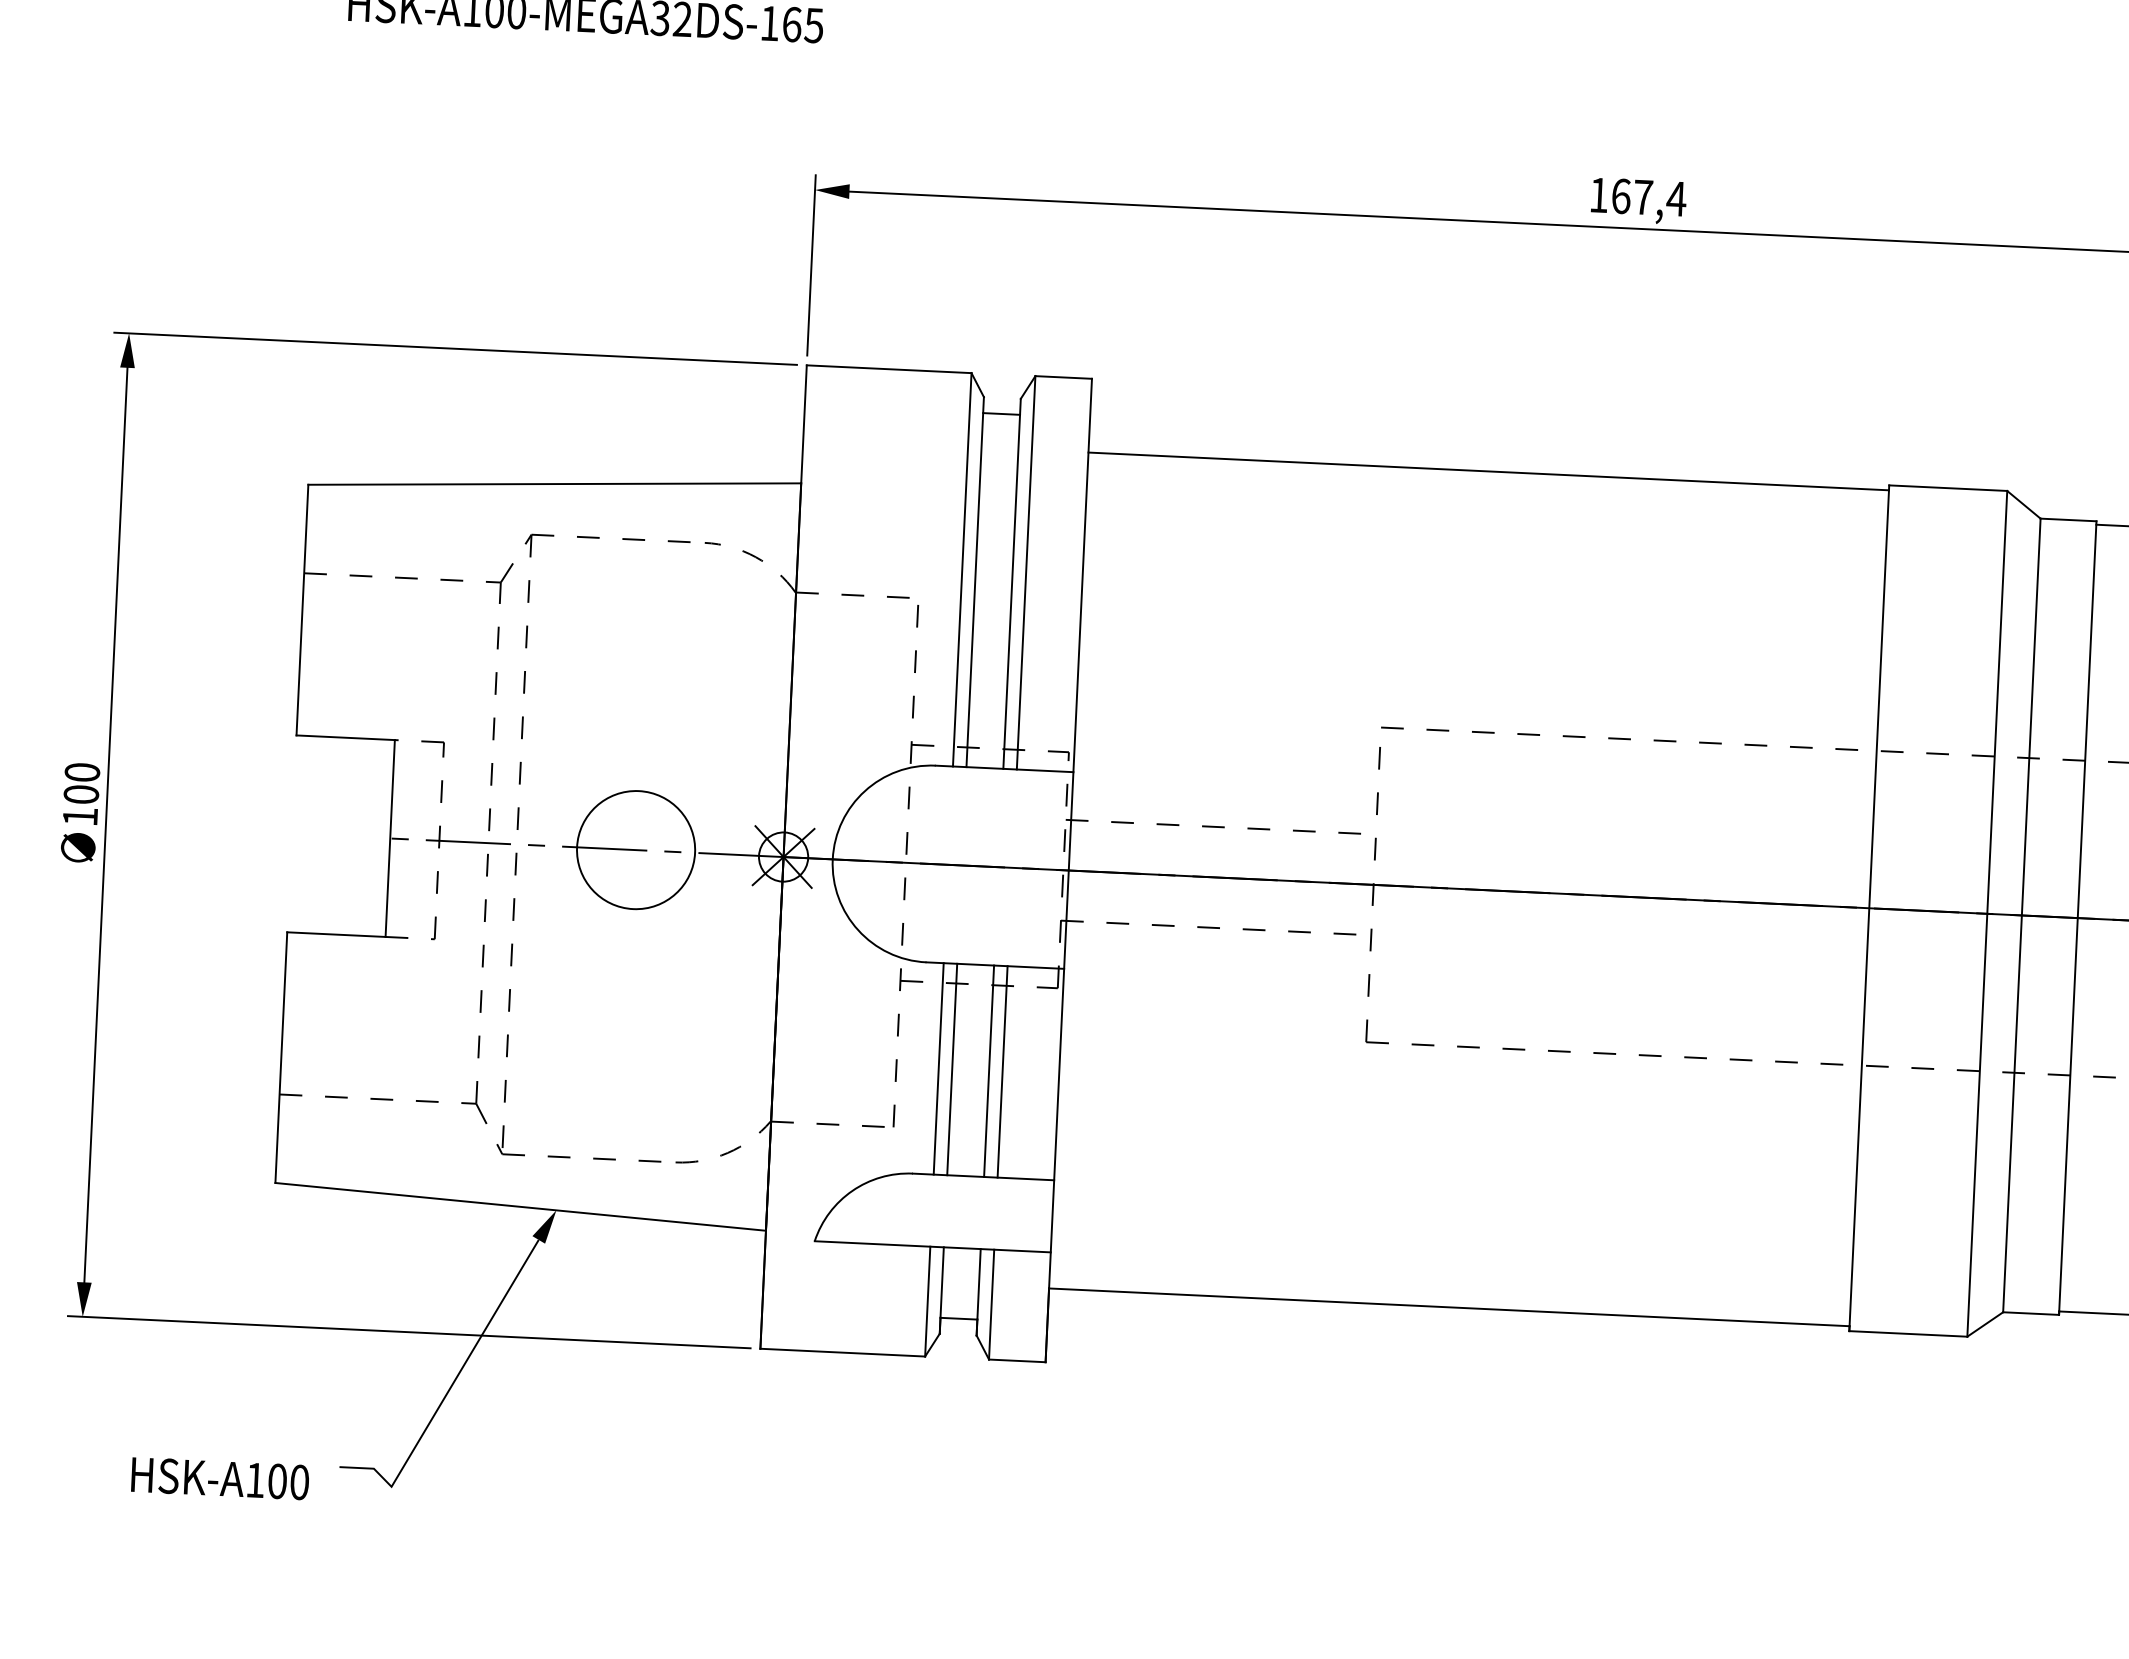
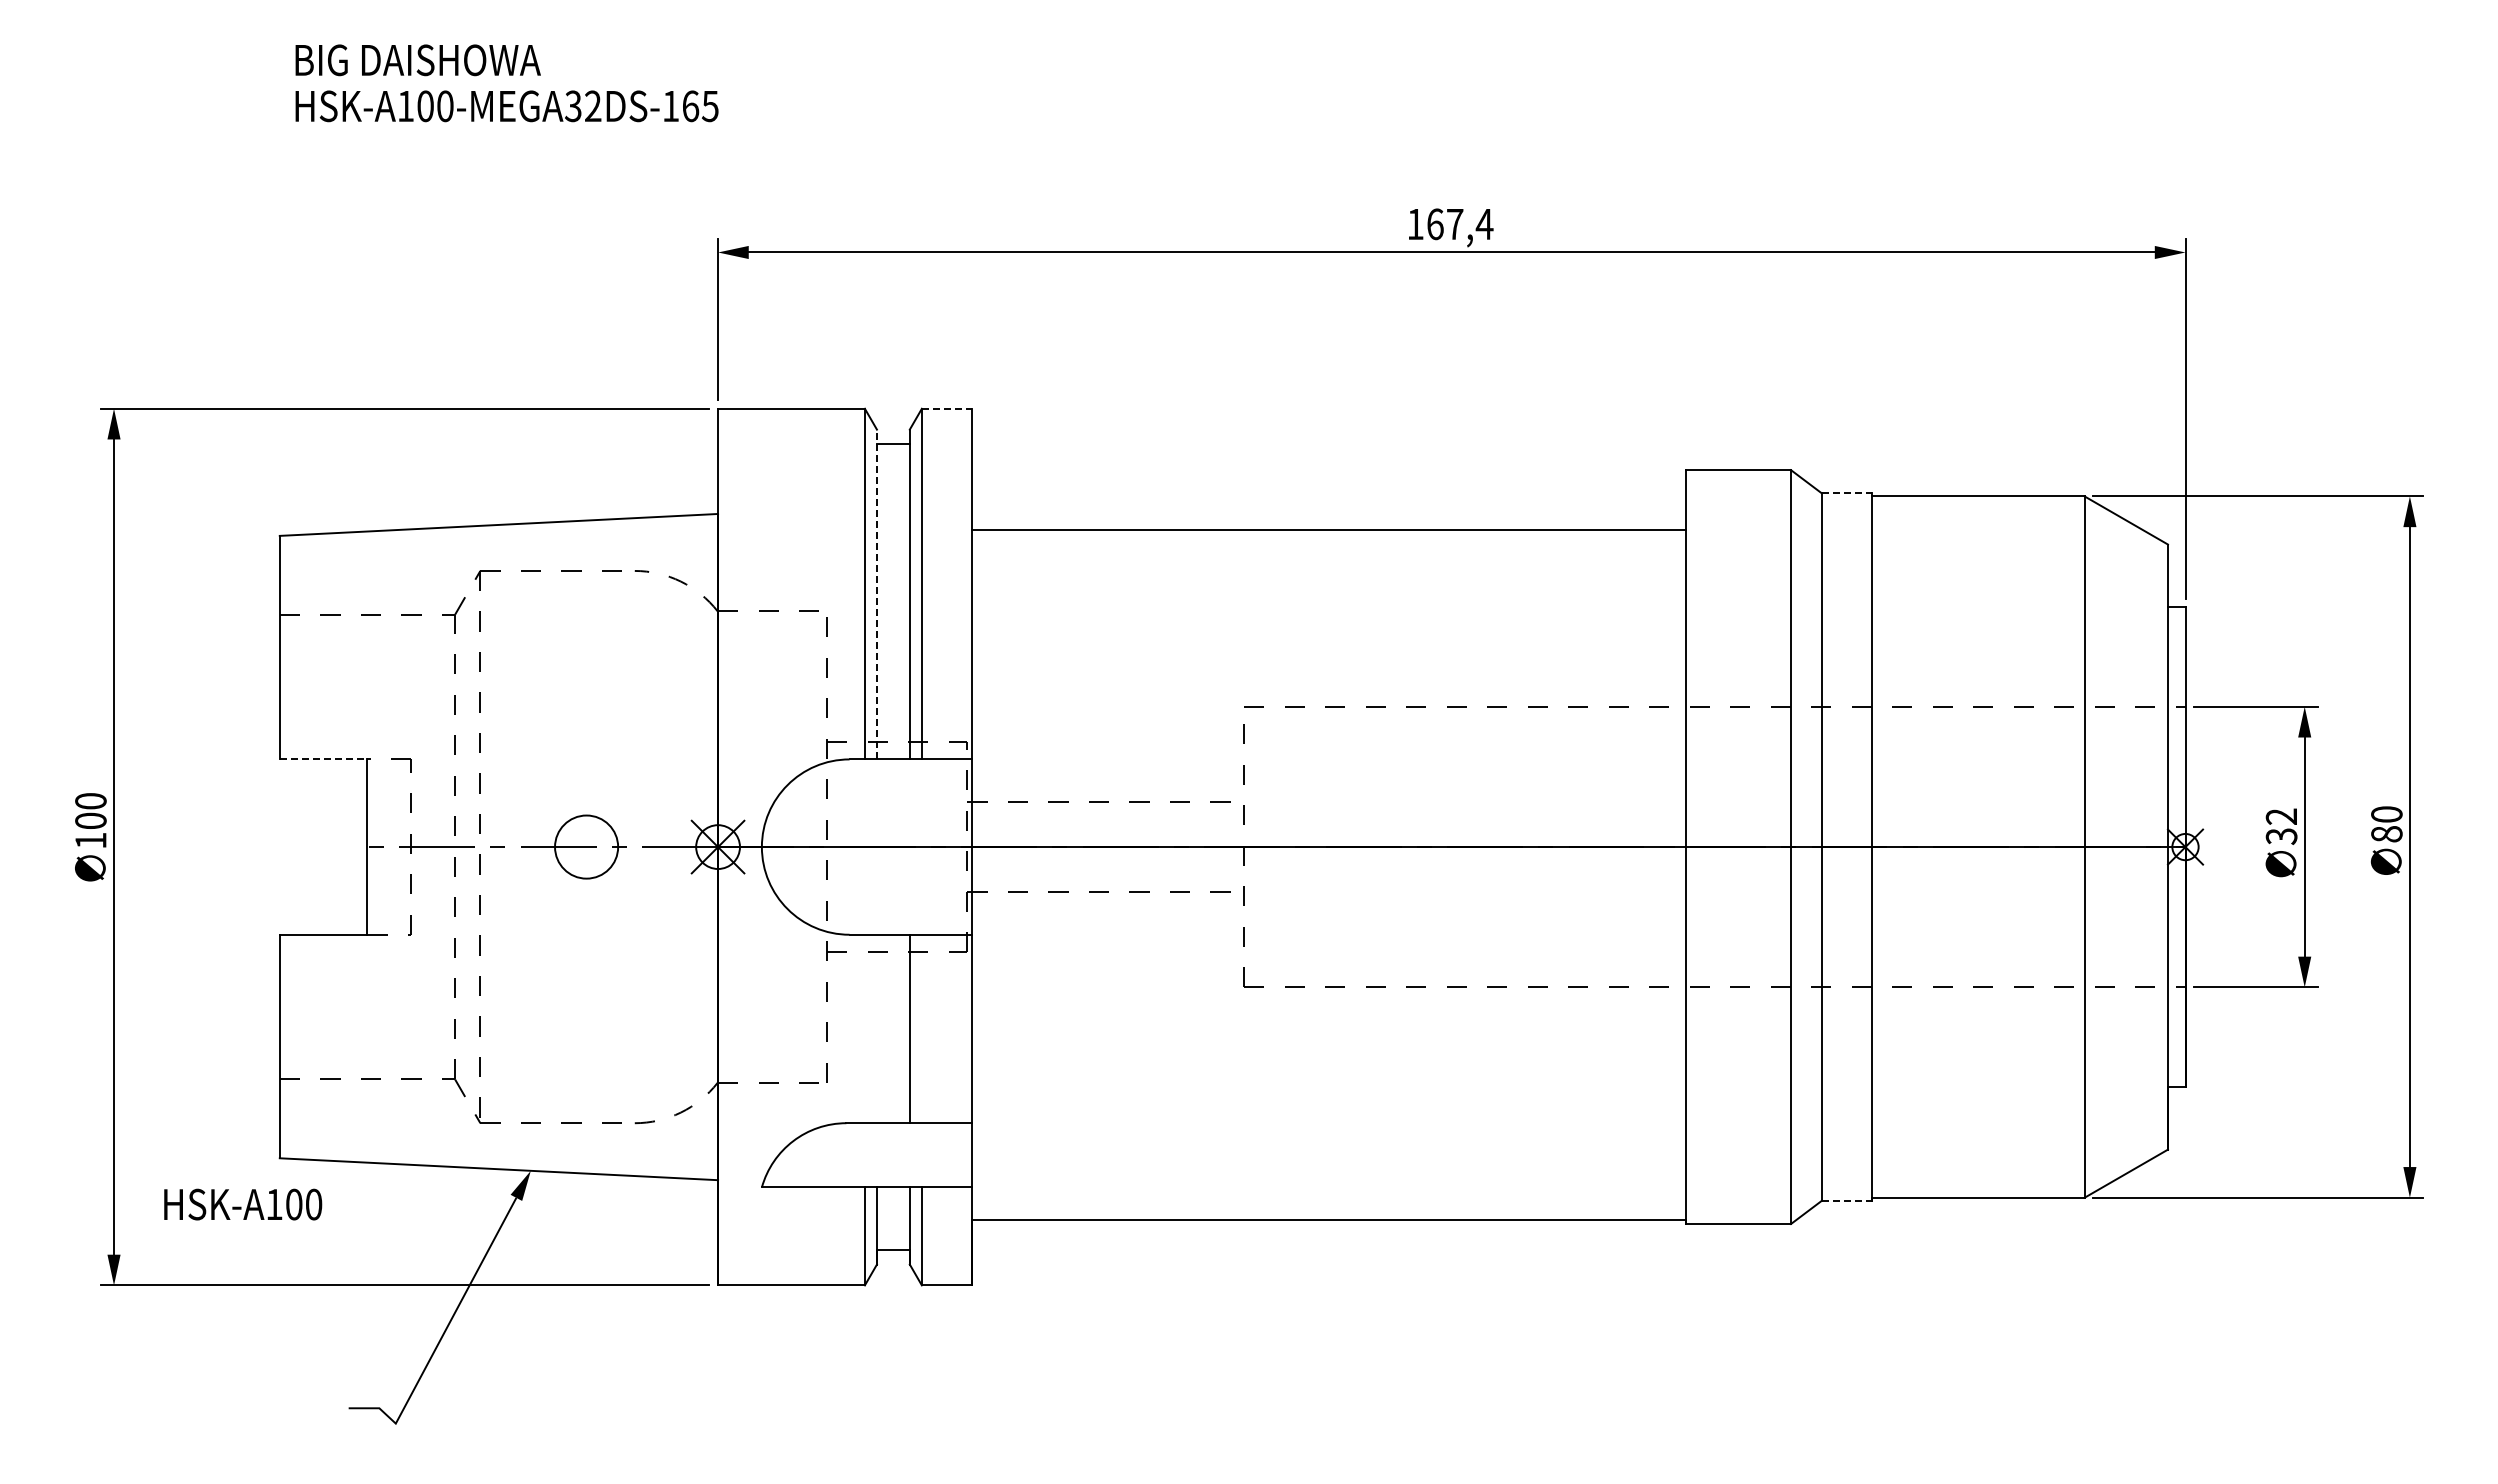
line: (1064, 377) -> (947, 408), solid -> dashed
line: (1488, 471) -> (1328, 529), moved
line: (2068, 520) -> (1846, 493), solid -> dashed
line: (974, 582) -> (876, 594), solid -> dashed
line: (345, 737) -> (323, 759), solid -> dashed
circle: (636, 849) -> (586, 846), size x0.6
line: (938, 1068) -> (864, 1028), removed
line: (951, 1068) -> (876, 1028), removed
line: (1002, 1071) -> (921, 1028), removed
line: (2030, 1313) -> (1846, 1200), solid -> dashed
text: (220, 1478) -> (243, 1204), moved

